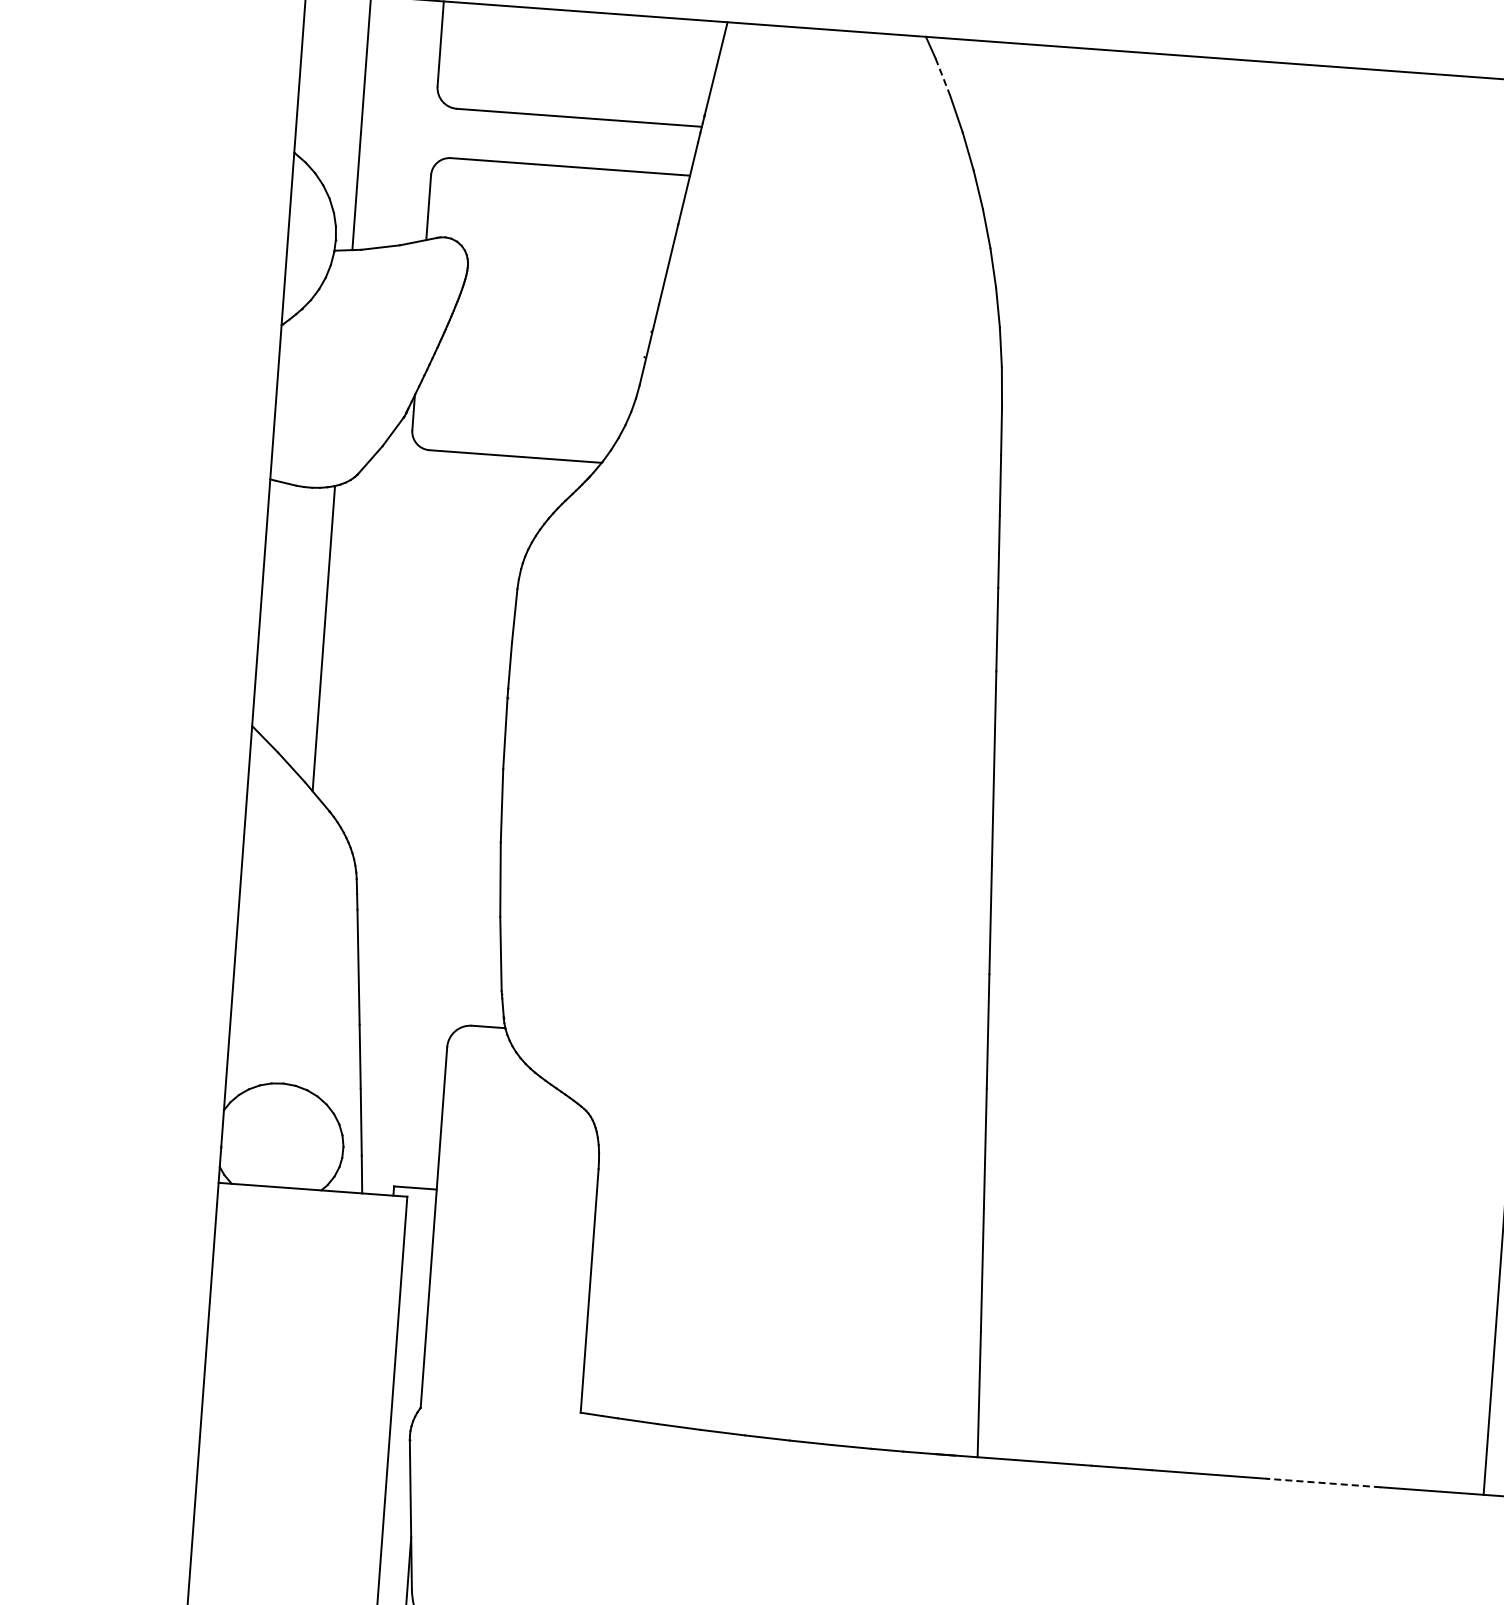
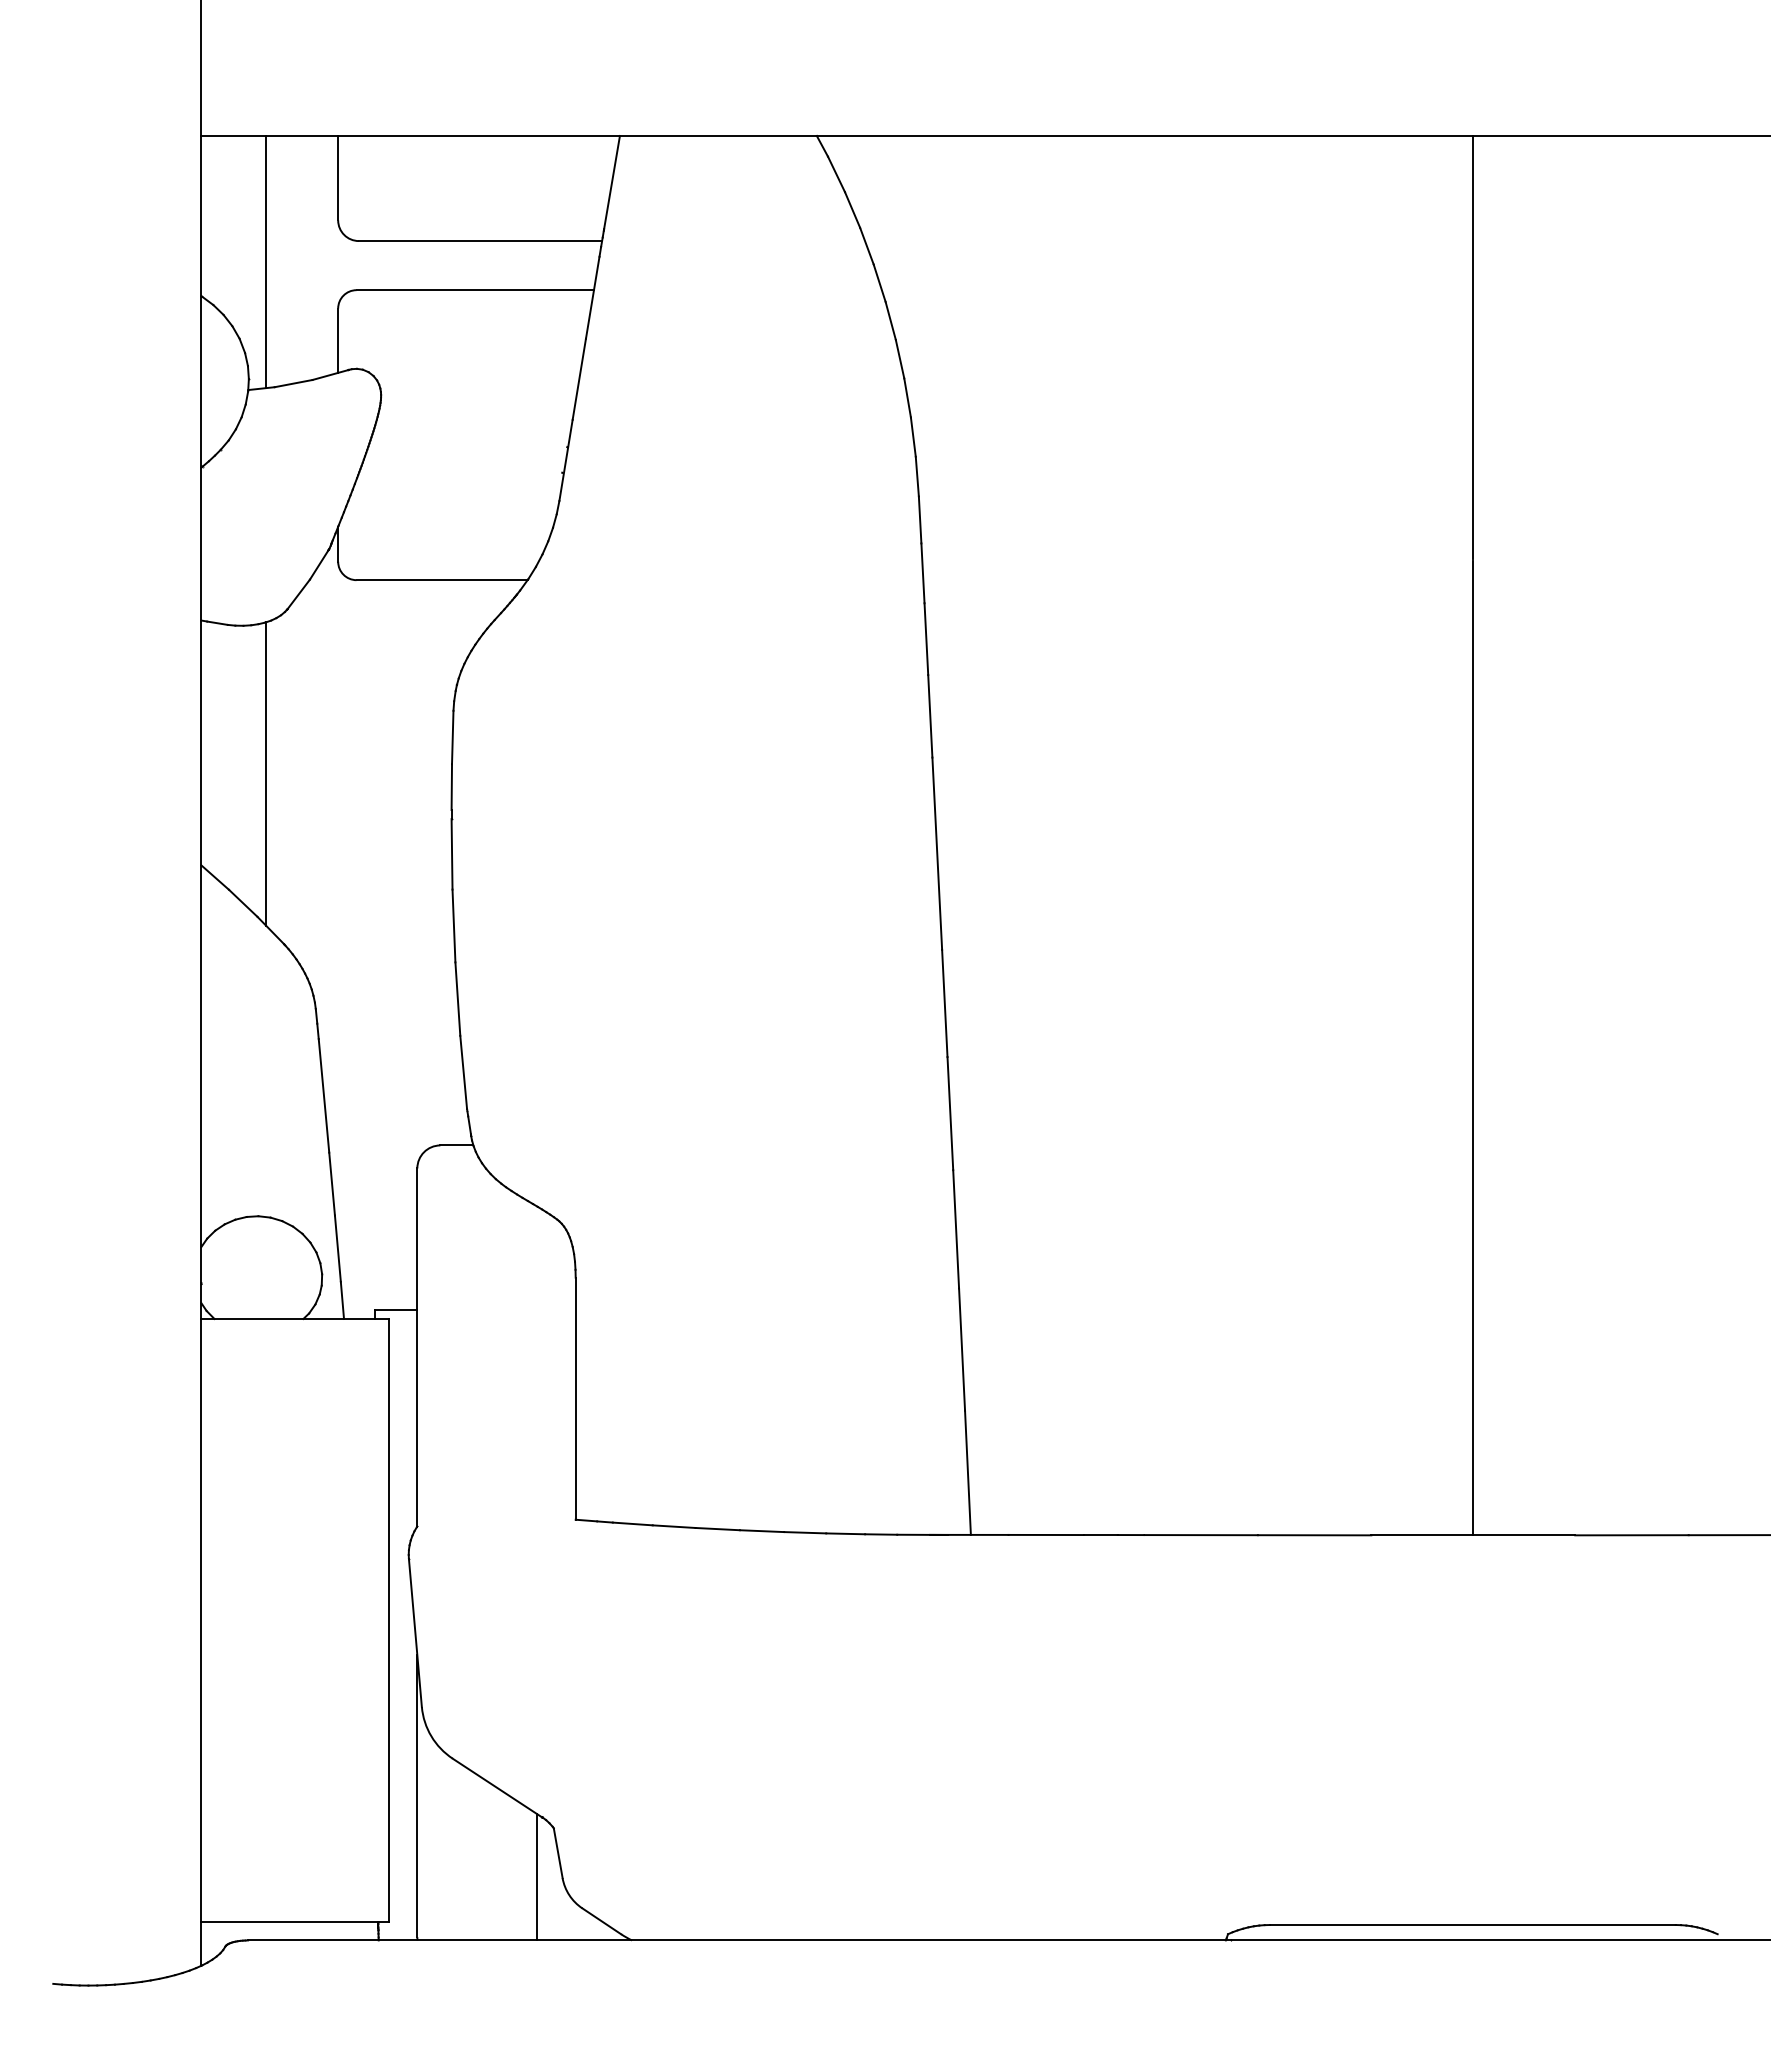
line: (942, 77) -> (836, 174), dashed -> solid
line: (1323, 1483) -> (1314, 1535), dashed -> solid

